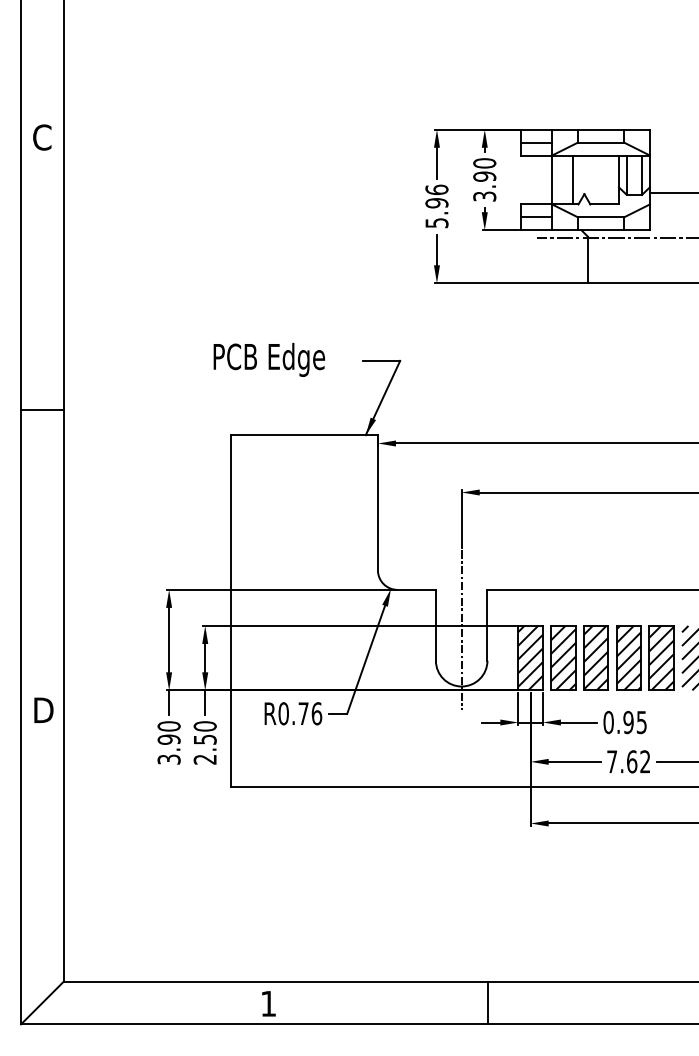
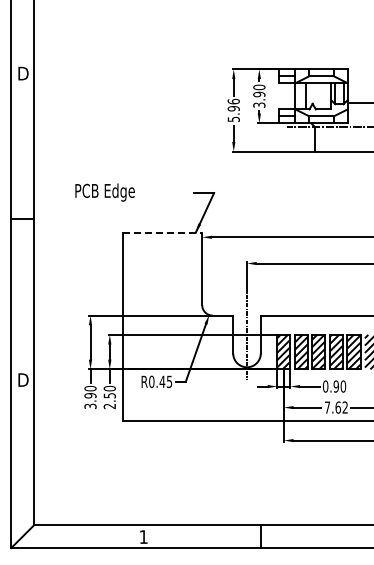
text: (42, 137) -> (22, 73), C -> D
text: (268, 359) -> (104, 192), moved
line: (305, 434) -> (163, 232), solid -> dashed
text: (309, 713) -> (165, 381), R0.76 -> R0.45
text: (642, 722) -> (343, 386), 0.95 -> 0.90

